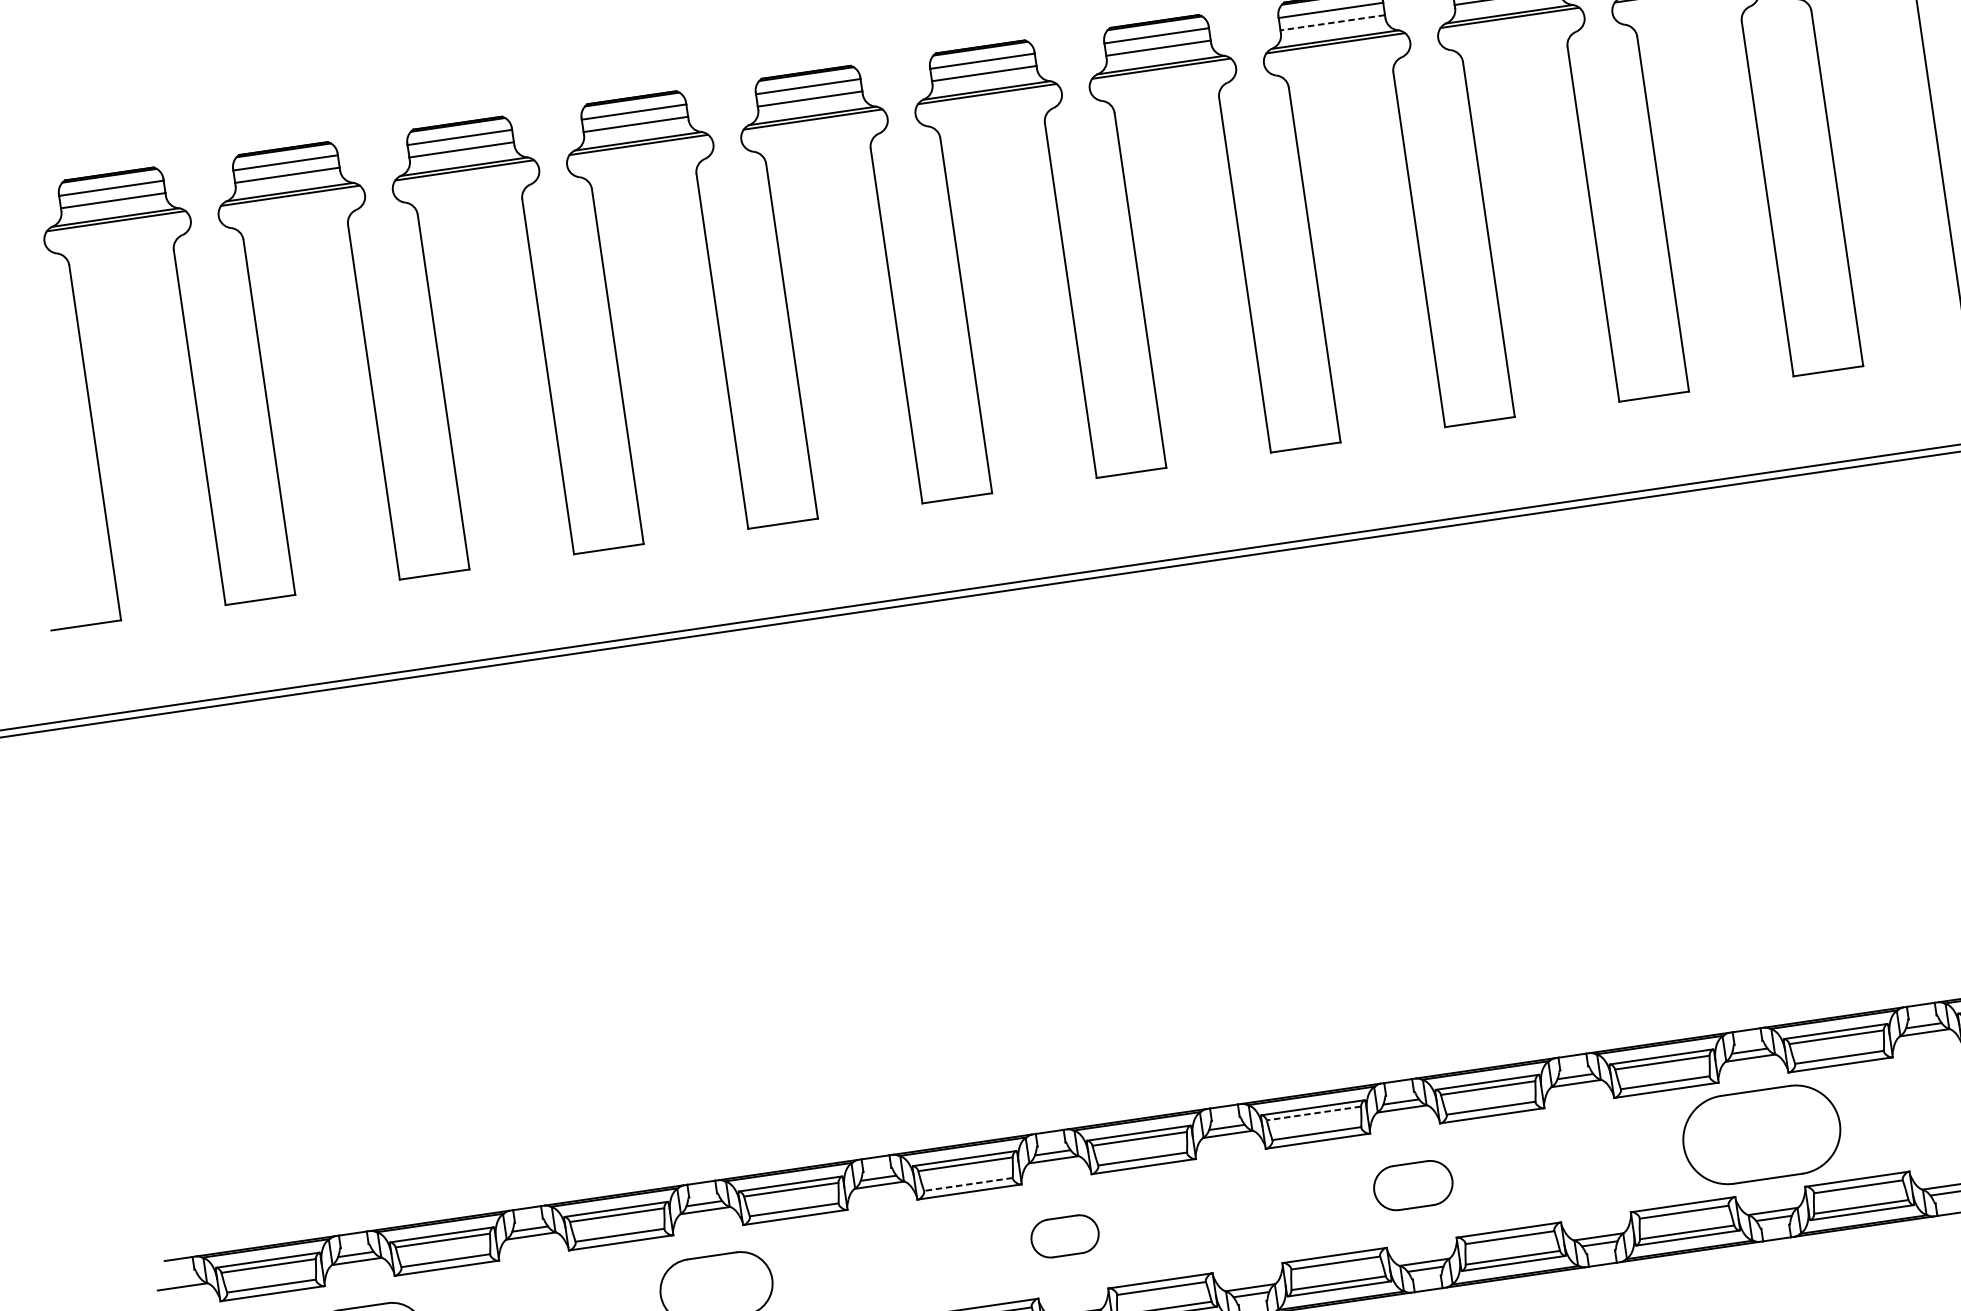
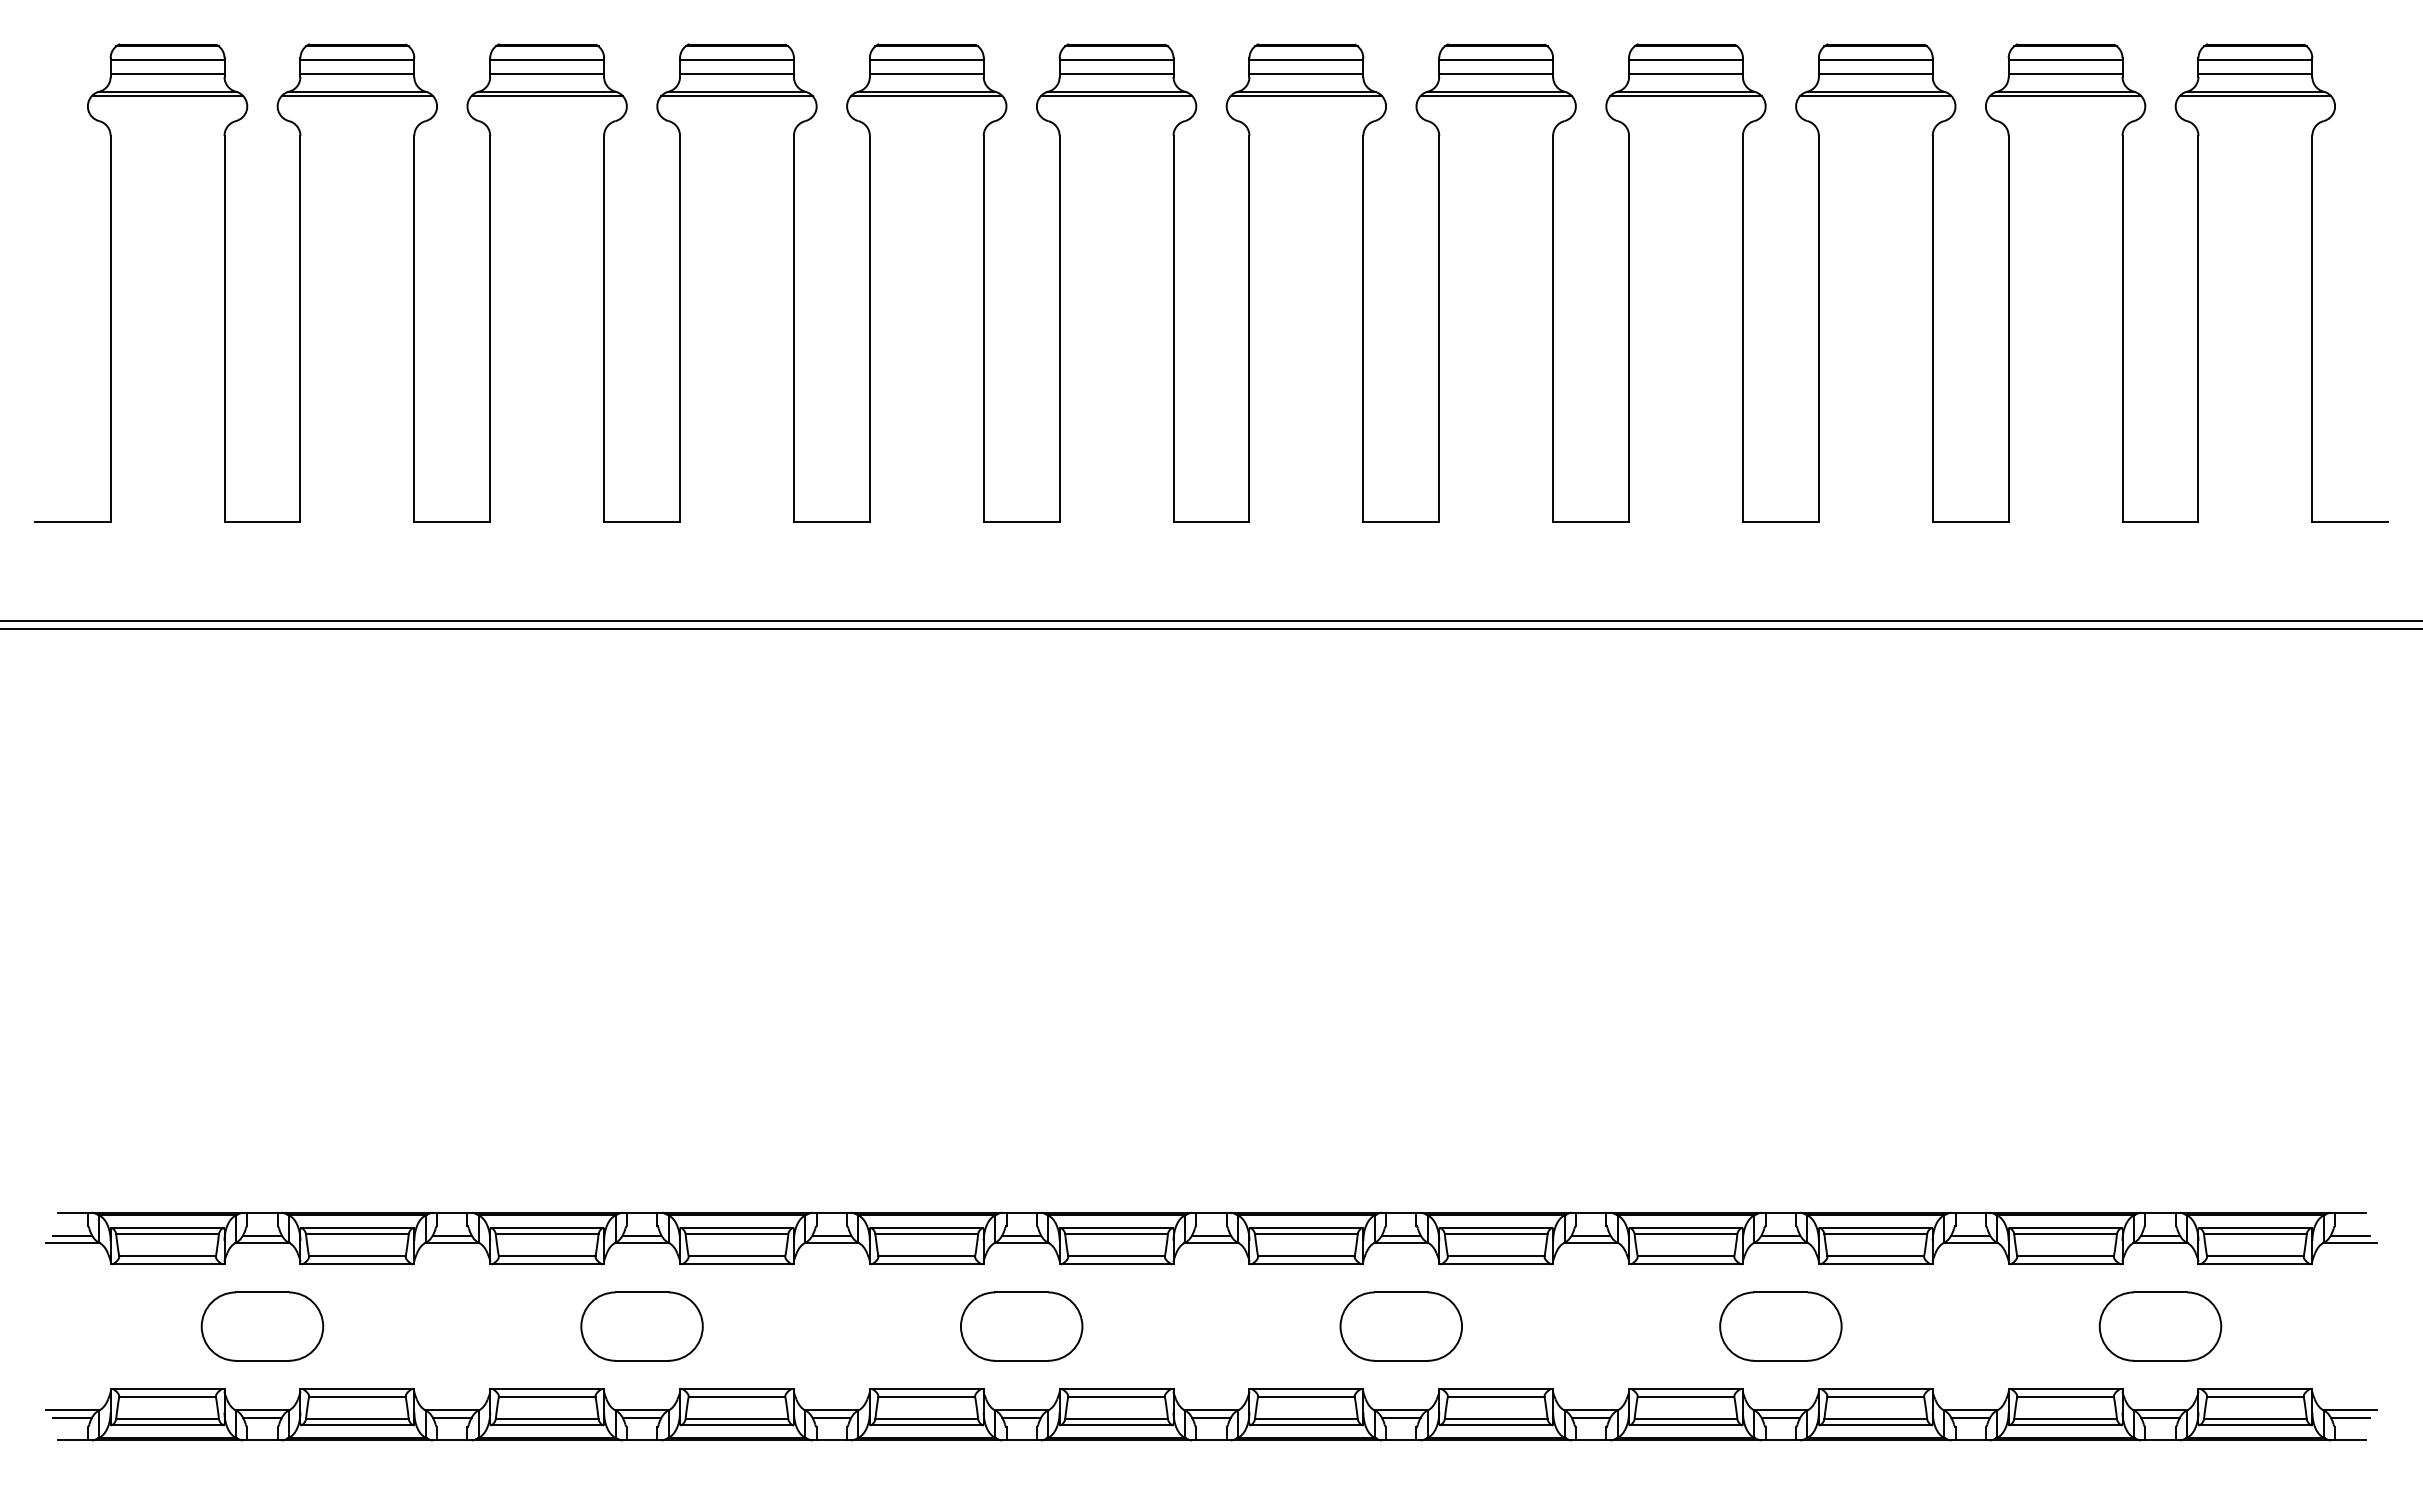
line: (1333, 22) -> (1496, 73), dashed -> solid
line: (1313, 1113) -> (1305, 1234), dashed -> solid
part: (1761, 1134) -> (1780, 1326), size x0.71
line: (968, 1184) -> (926, 1256), dashed -> solid
part: (1412, 1185) -> (1400, 1326), size x1.43
part: (1064, 1236) -> (1021, 1326), size x1.67
line: (181, 1279) -> (72, 1235), added

